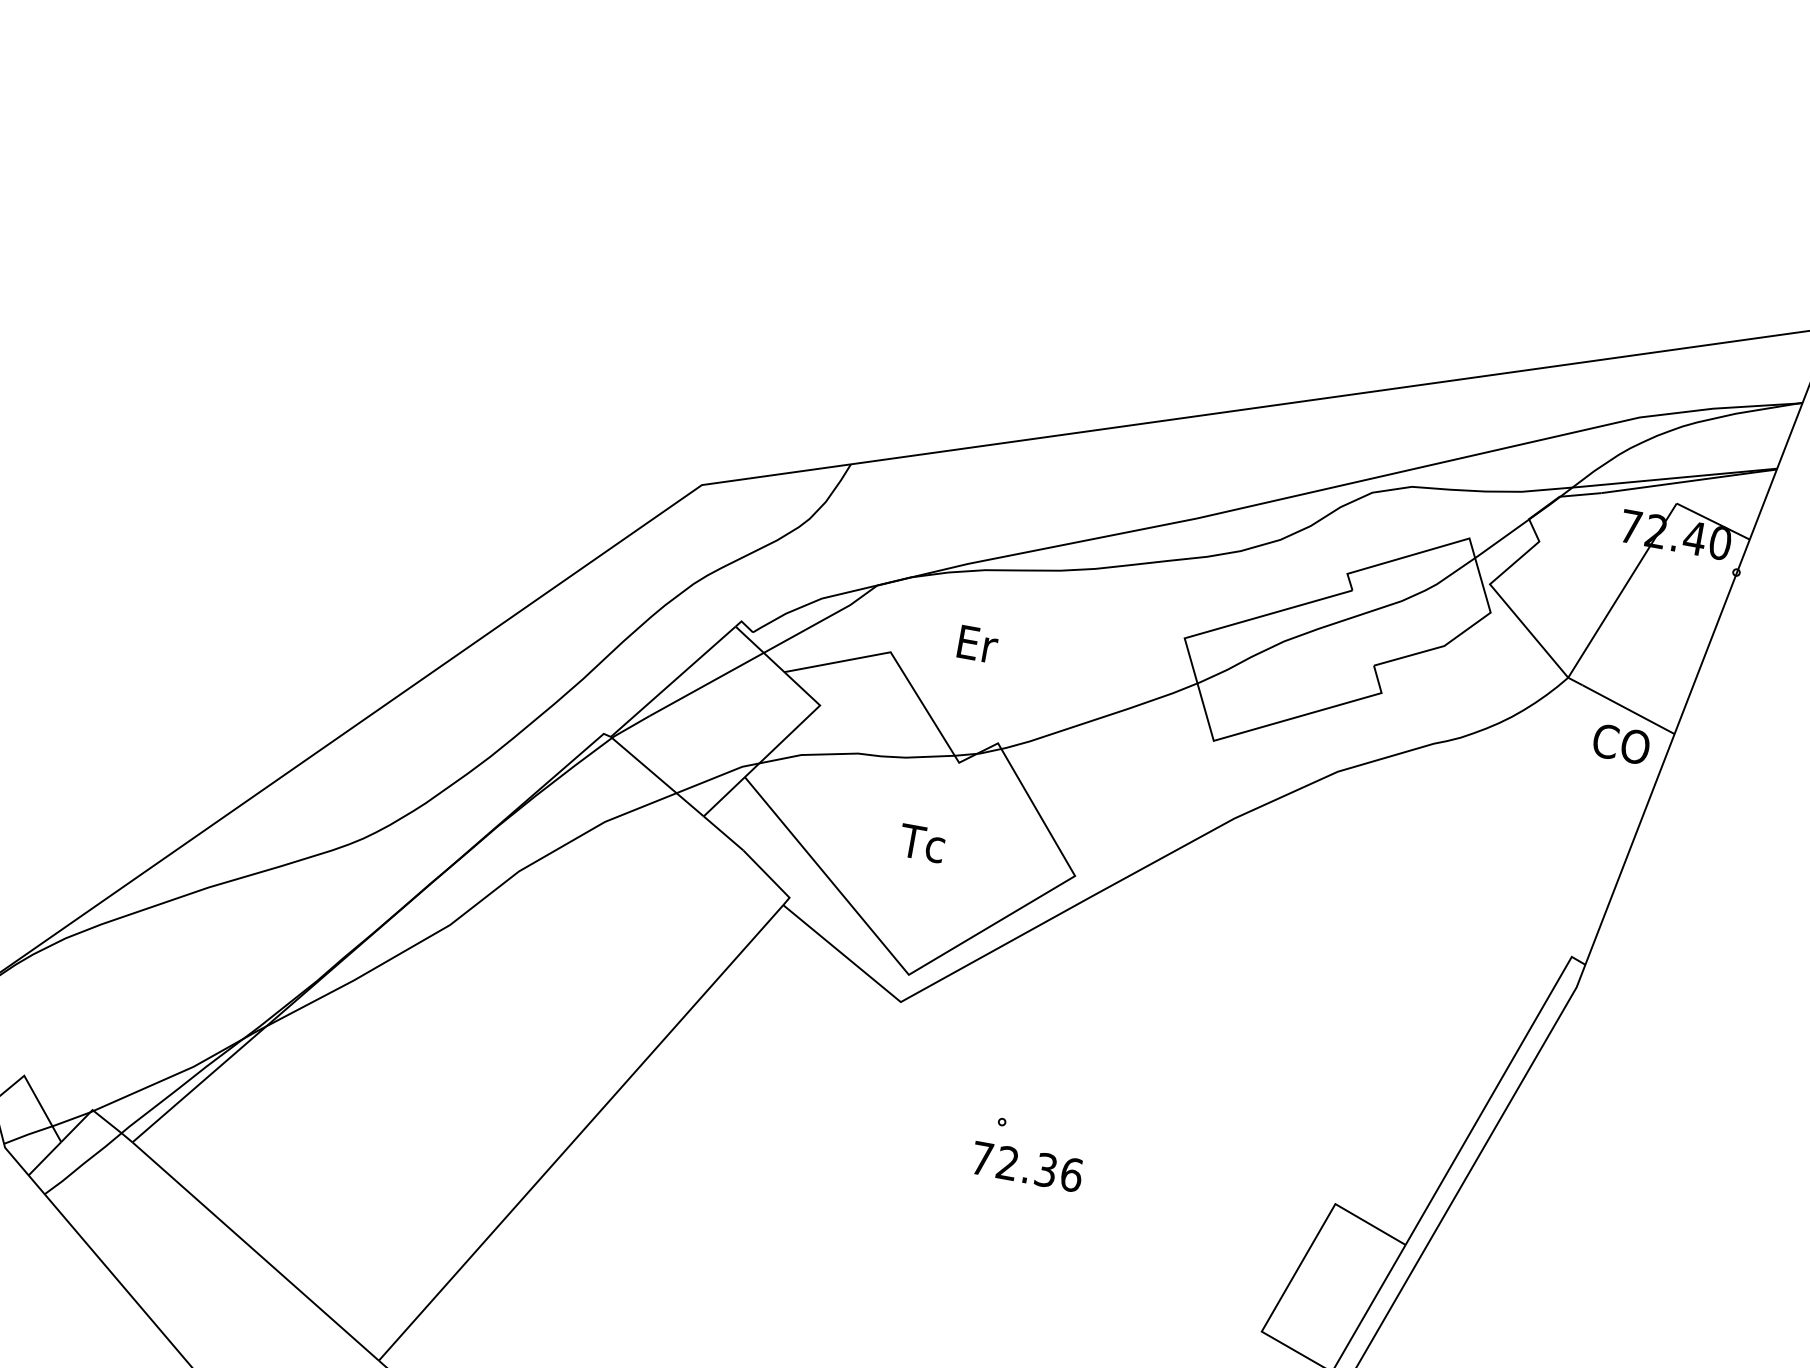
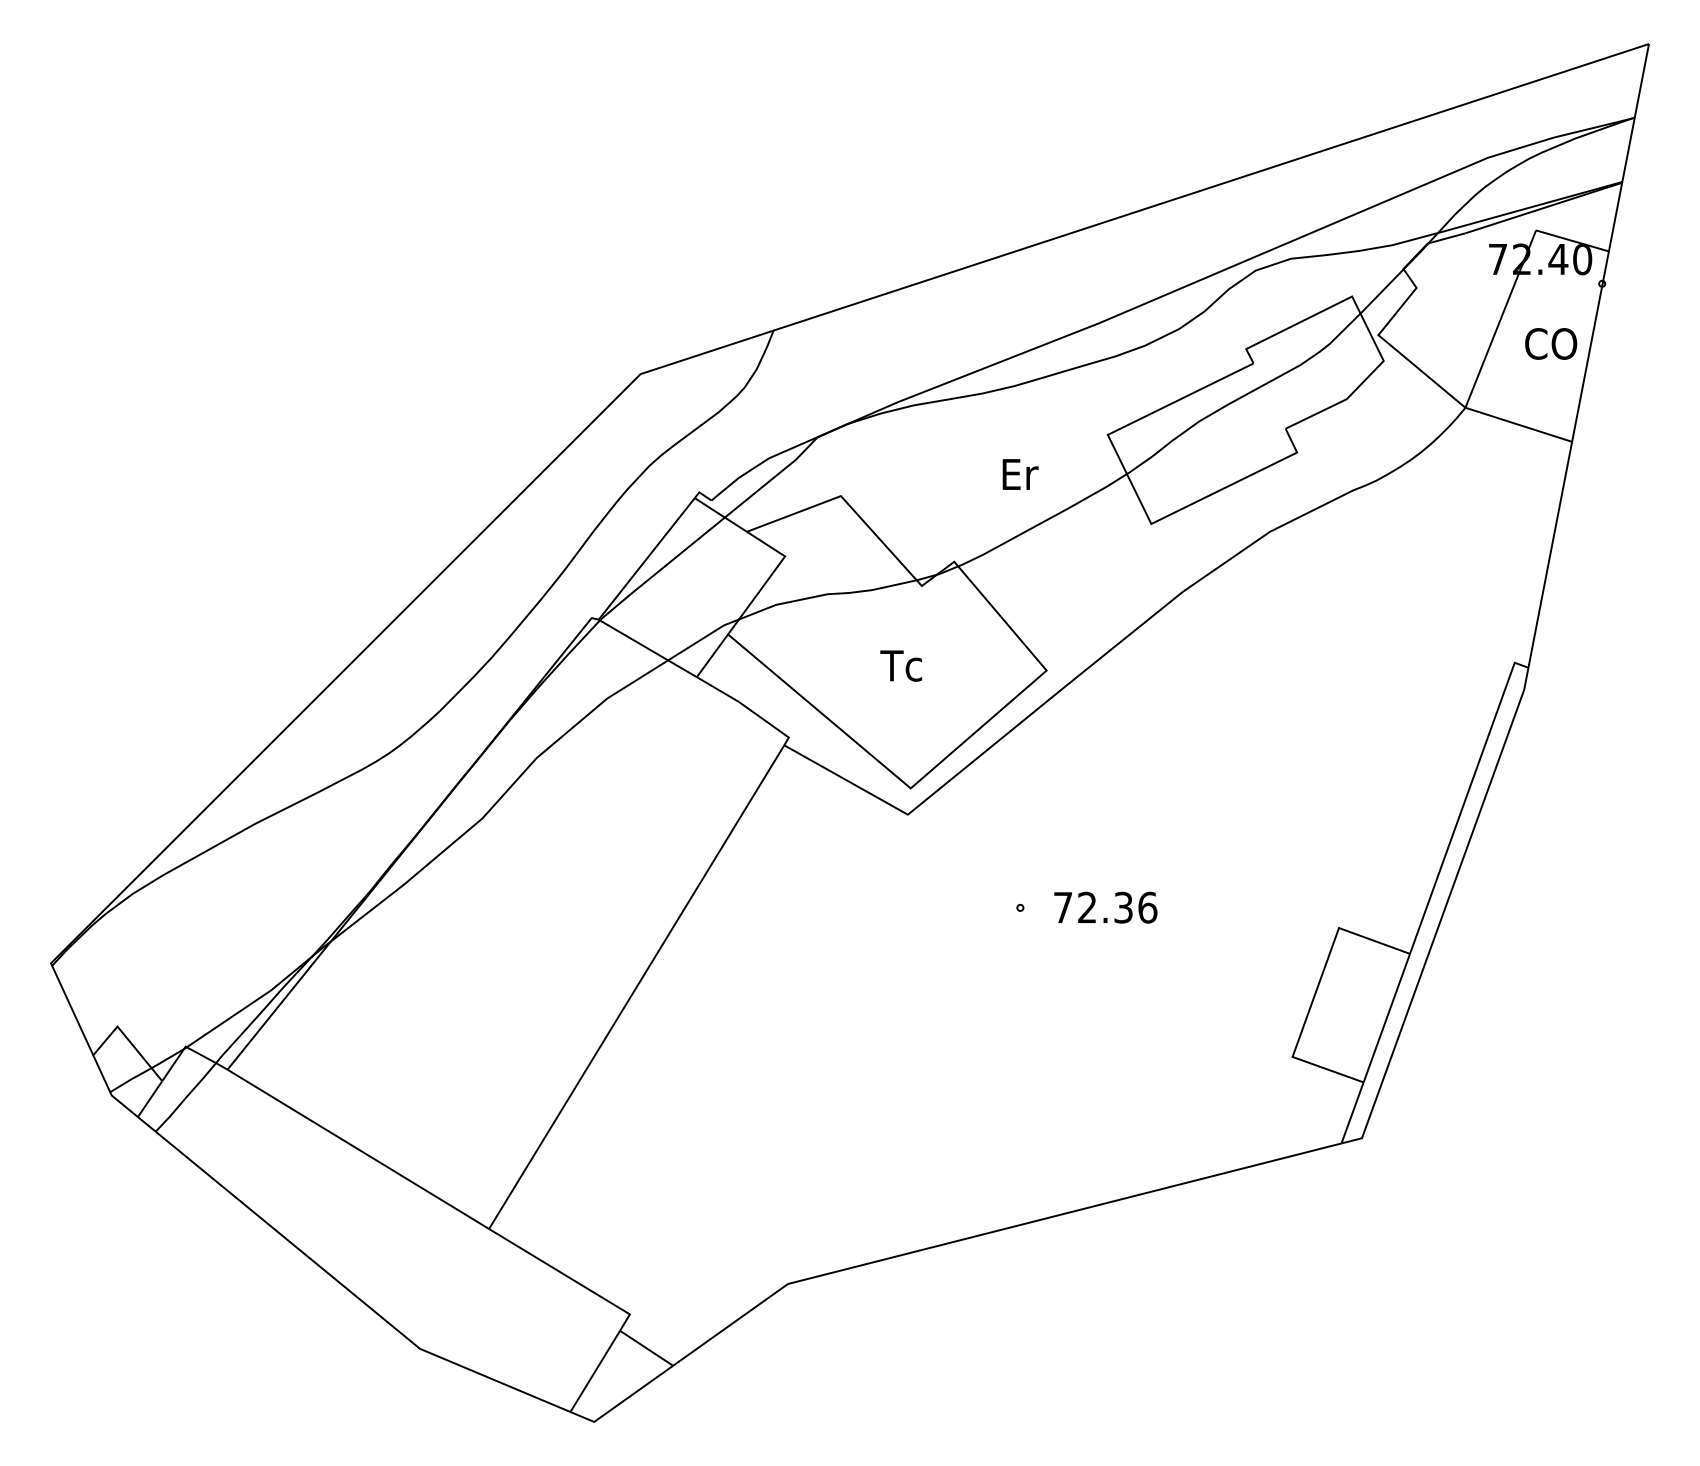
text: (977, 644) -> (1020, 474), moved
text: (1621, 743) -> (1551, 343), moved
text: (1027, 1166) -> (1105, 907), moved

